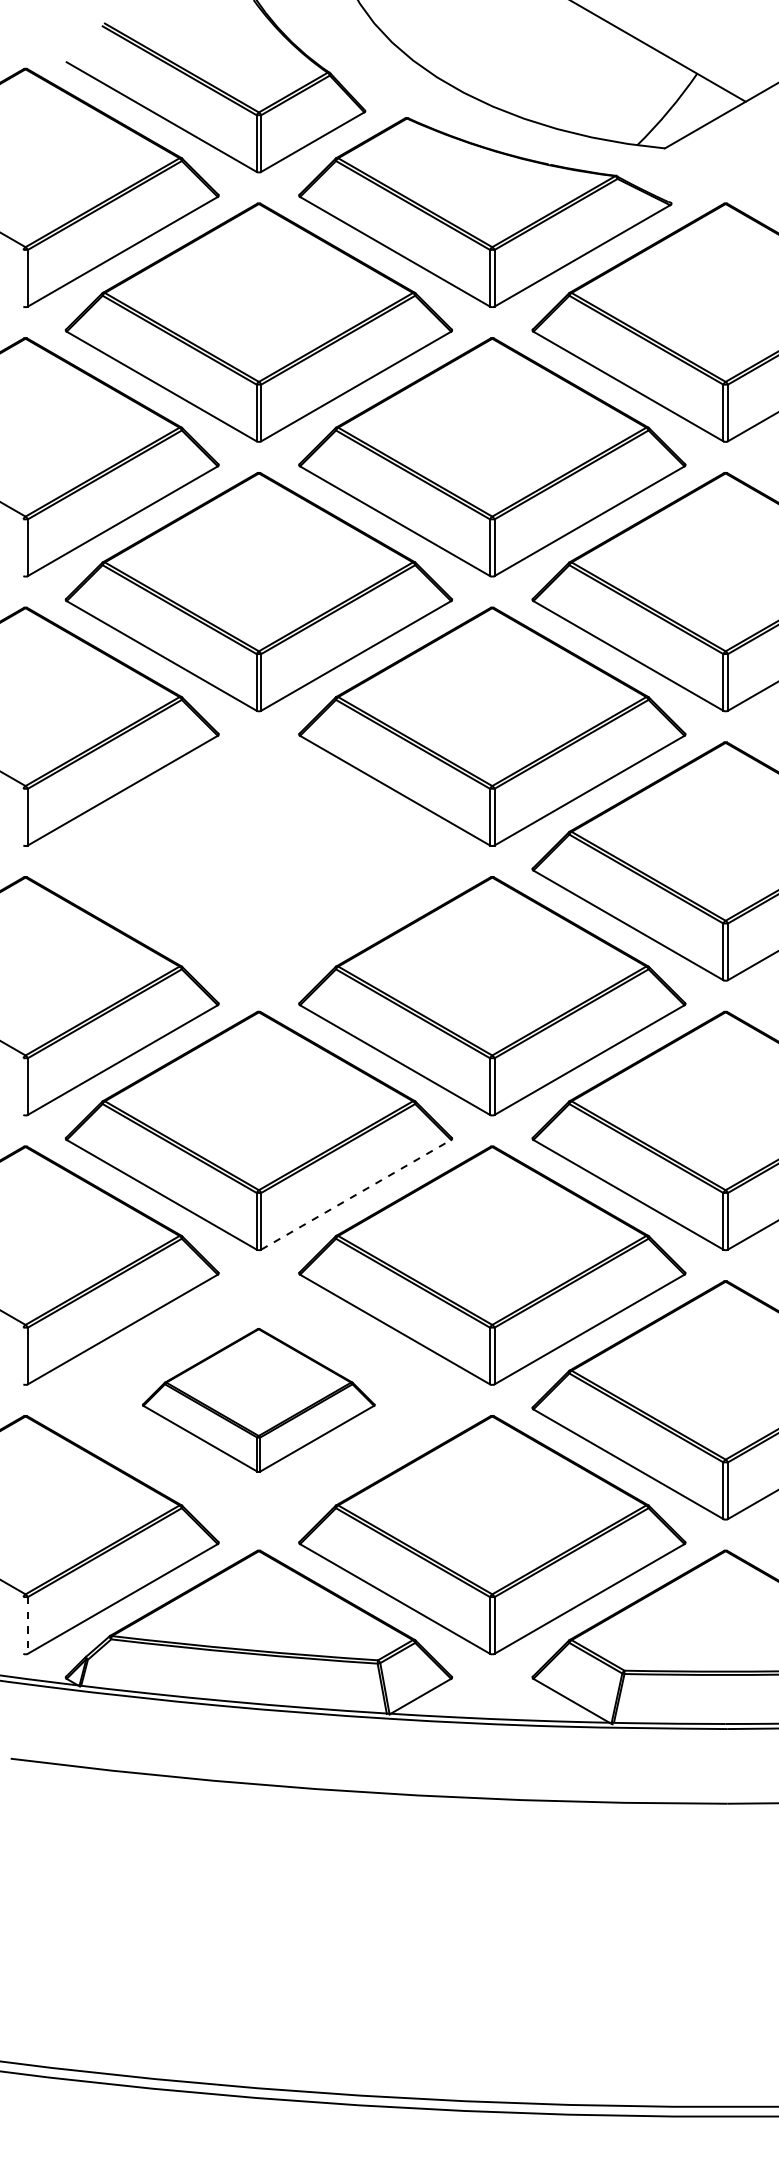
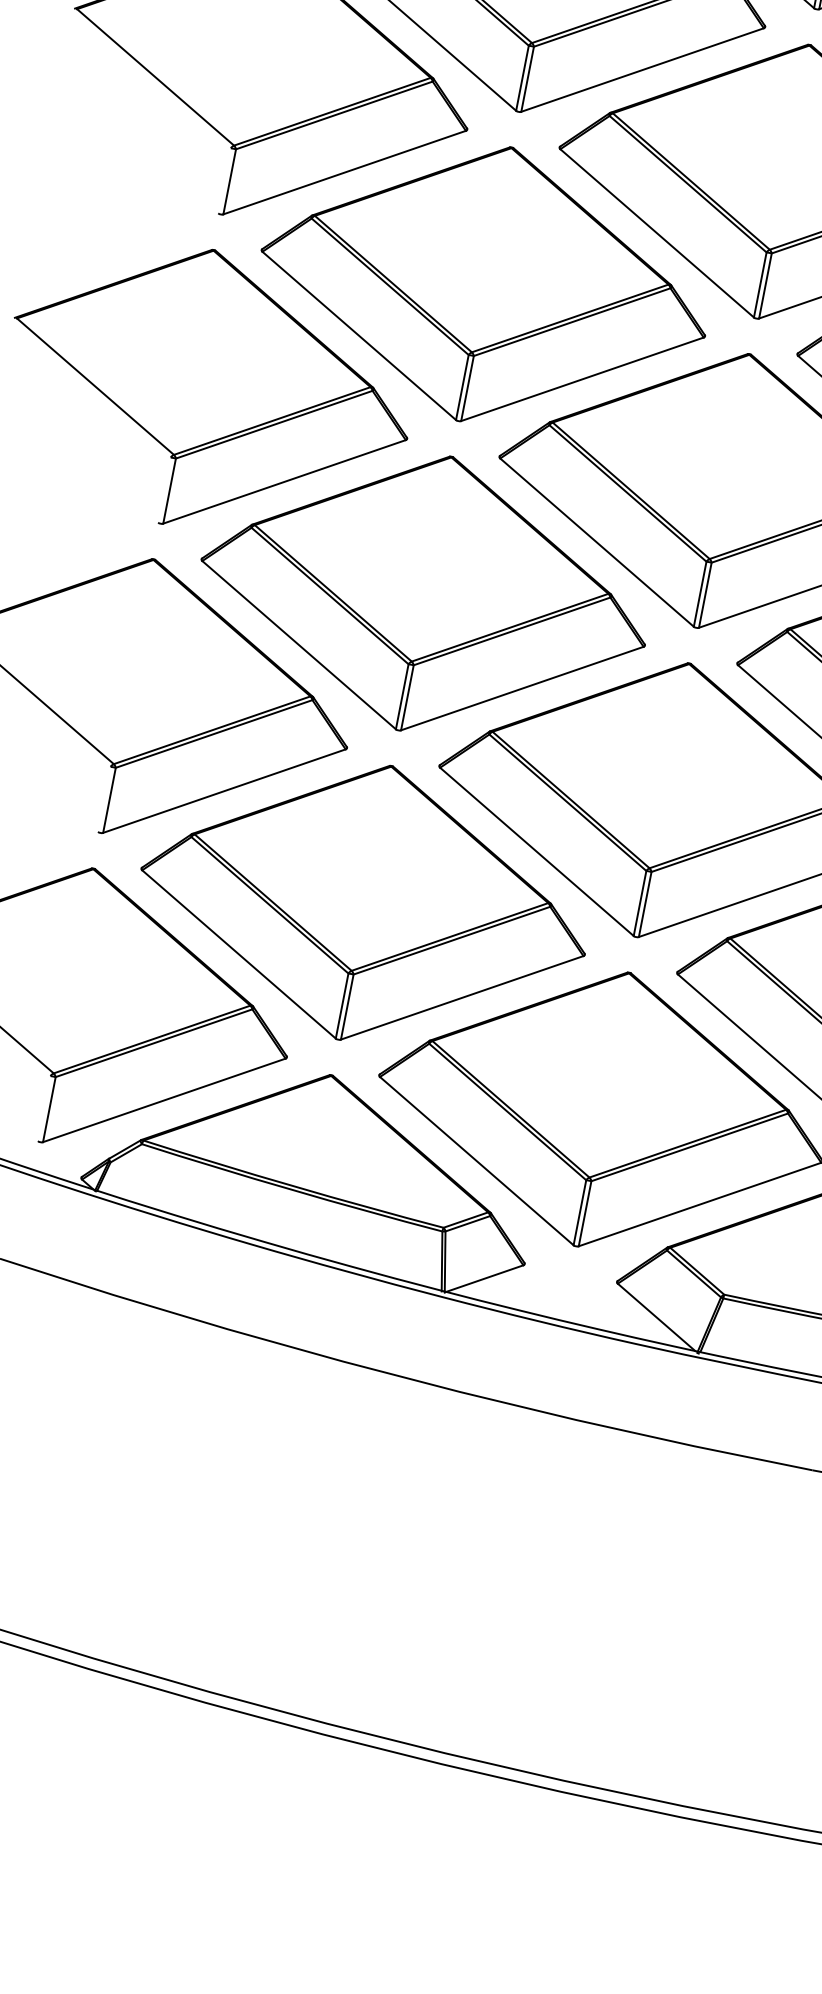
part: (258, 861) -> (484, 284), added
line: (356, 1194) -> (522, 688), dashed -> solid
part: (258, 1400) -> (364, 902), size x1.67
line: (27, 1625) -> (48, 1109), dashed -> solid

